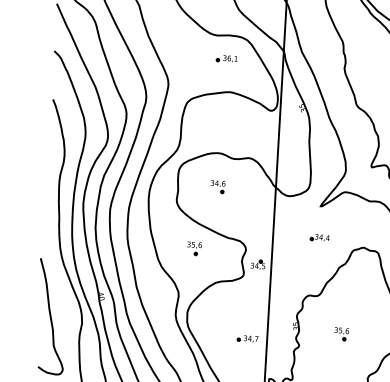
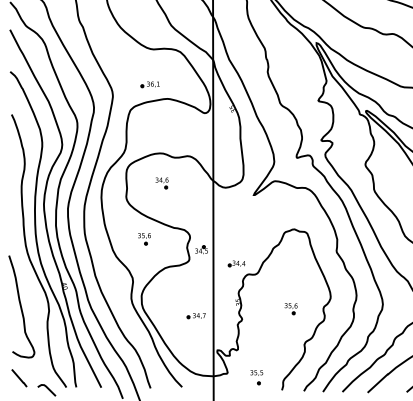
part: (226, 58) -> (149, 84), moved
part: (319, 237) -> (236, 263), moved
part: (340, 334) -> (290, 309), moved

